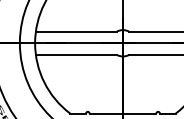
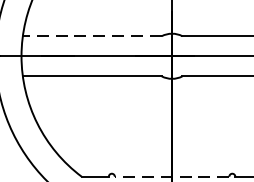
line: (76, 31) -> (92, 36), solid -> dashed
line: (122, 113) -> (171, 176), solid -> dashed

